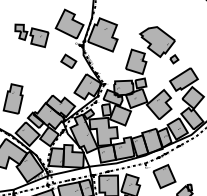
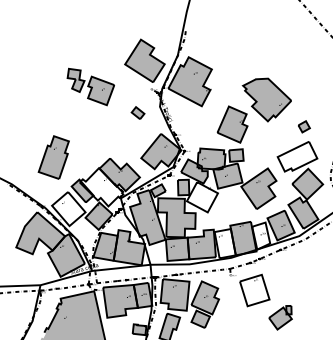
part: (32, 35) -> (90, 86), moved
part: (174, 59) -> (304, 126), moved
part: (68, 61) -> (137, 112), size x0.6
fill: (183, 79) -> (297, 156), removed
fill: (120, 115) -> (202, 197), removed
fill: (48, 116) -> (101, 187), removed
fill: (27, 134) -> (68, 209), removed
fill: (164, 137) -> (261, 235), removed
fill: (139, 145) -> (224, 243), removed
fill: (164, 176) -> (254, 290), removed

